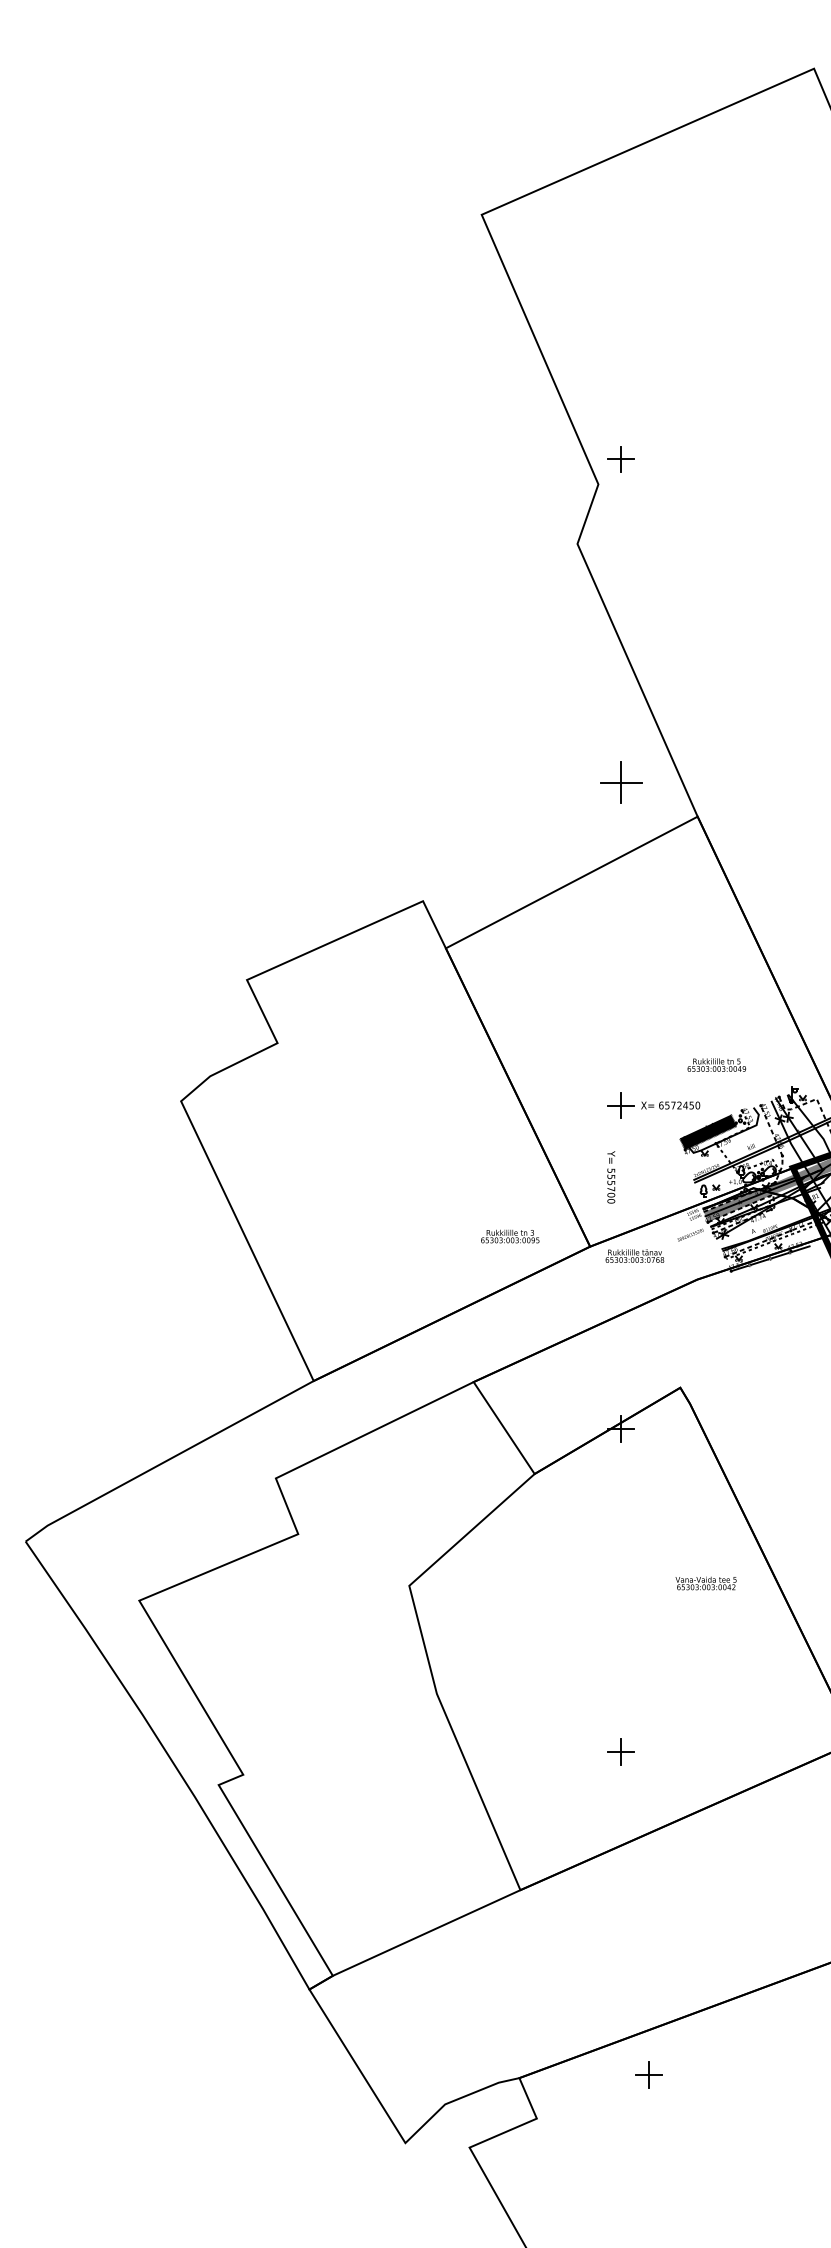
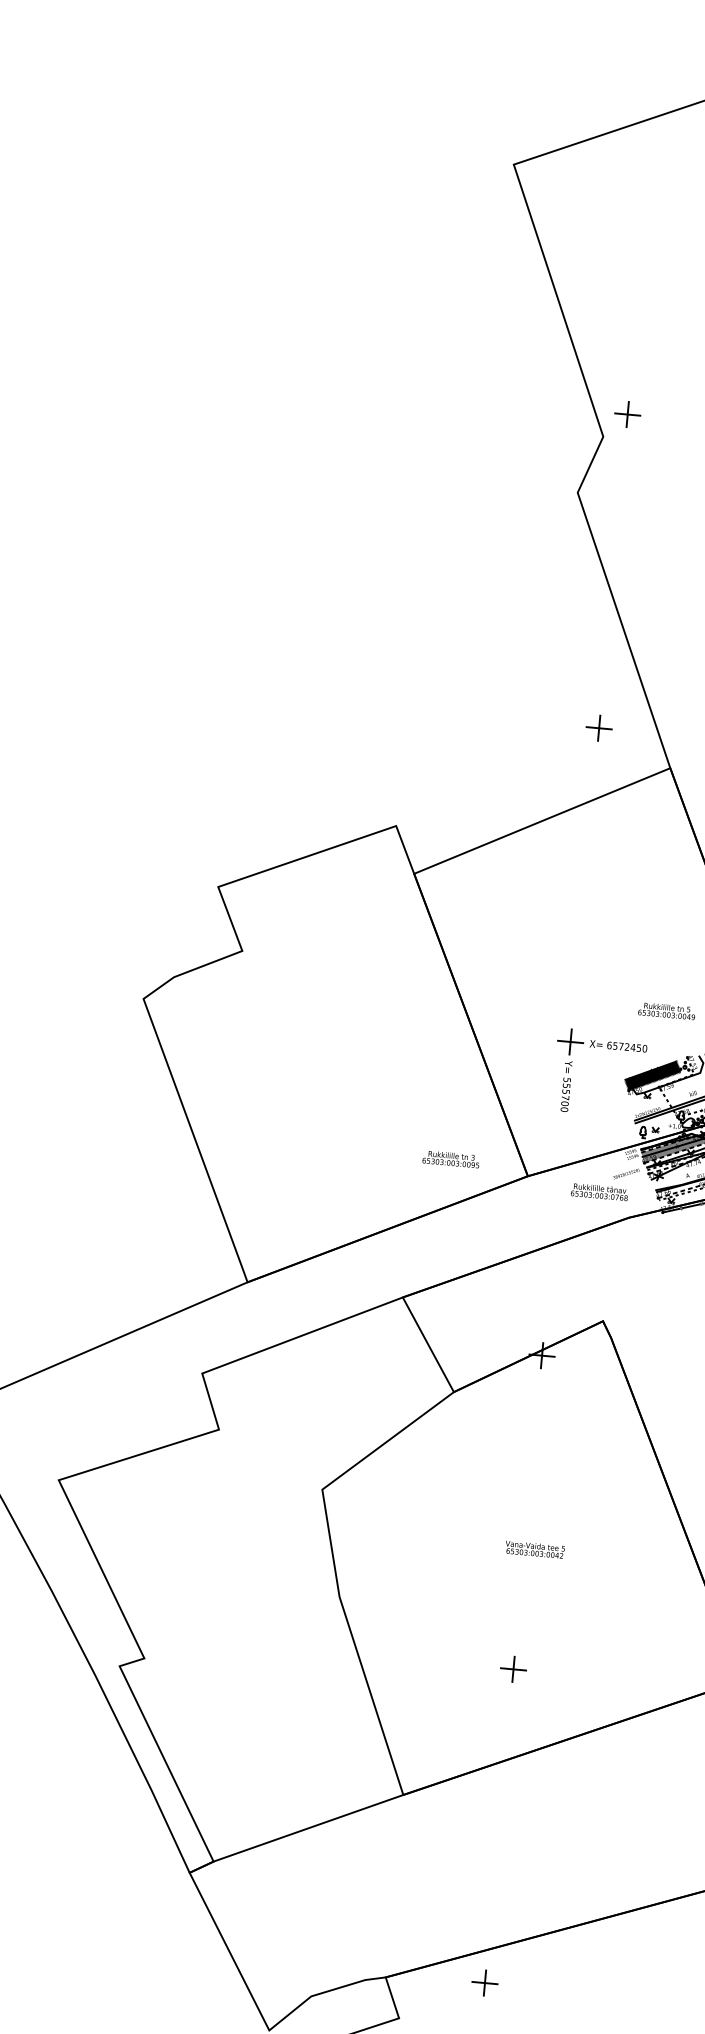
part: (620, 782) -> (598, 728), size x0.62
text: (611, 1177) -> (566, 1086), moved
text: (634, 1255) -> (599, 1191), moved
text: (705, 1583) -> (534, 1549), moved
part: (648, 2074) -> (484, 1982), moved

